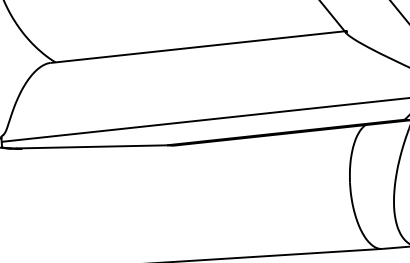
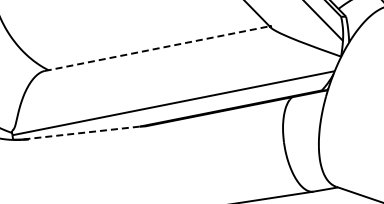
line: (198, 46) -> (157, 48), solid -> dashed
line: (90, 147) -> (81, 133), solid -> dashed

